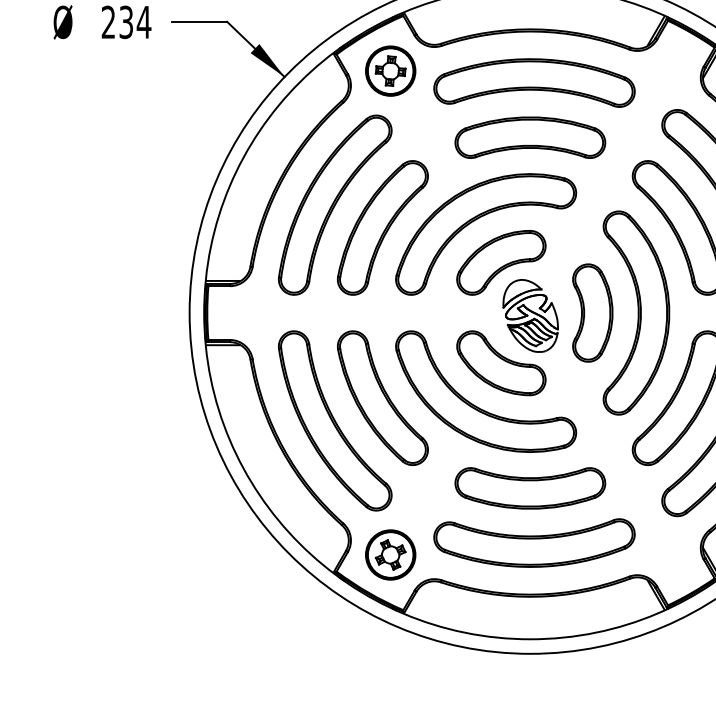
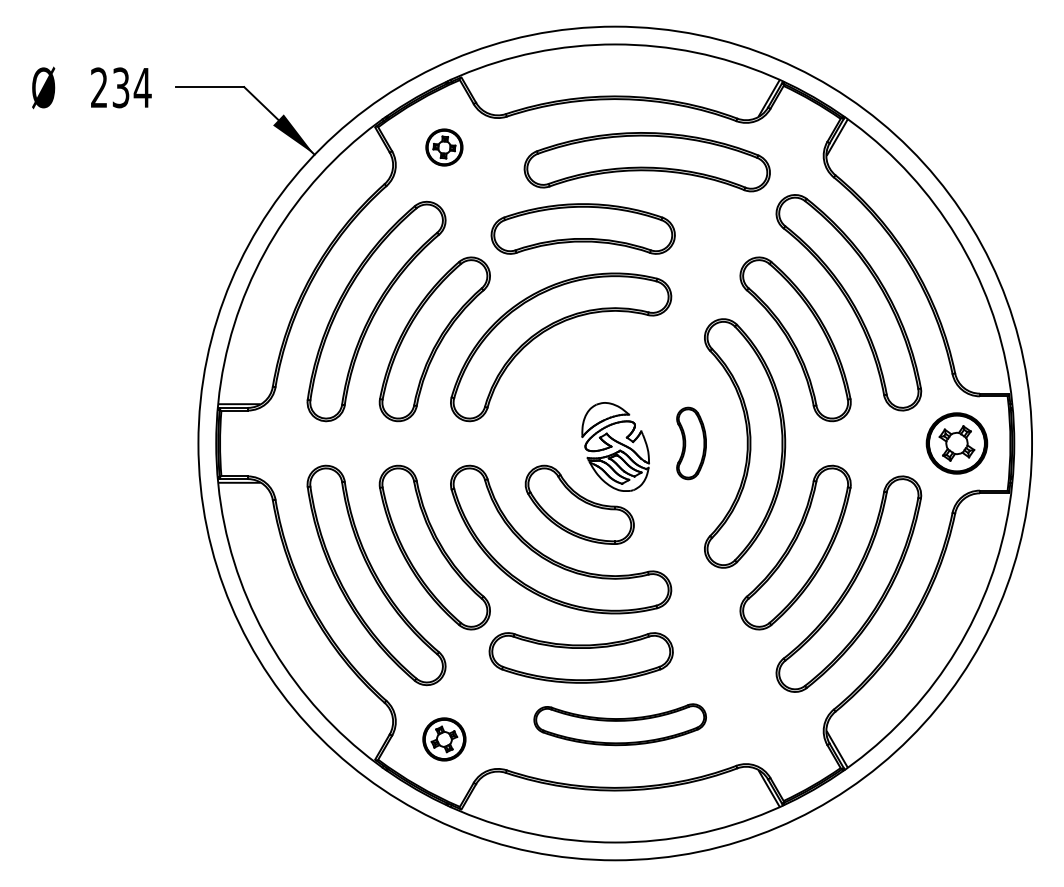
part: (390, 71) -> (444, 147), size x0.6
part: (533, 83) -> (646, 162), moved
part: (529, 137) -> (582, 228), moved
part: (501, 263) -> (579, 382), removed
part: (592, 313) -> (691, 443), size x0.6
part: (529, 488) -> (580, 657), moved
part: (533, 542) -> (619, 724), size x0.7
part: (390, 555) -> (444, 739), size x0.7

